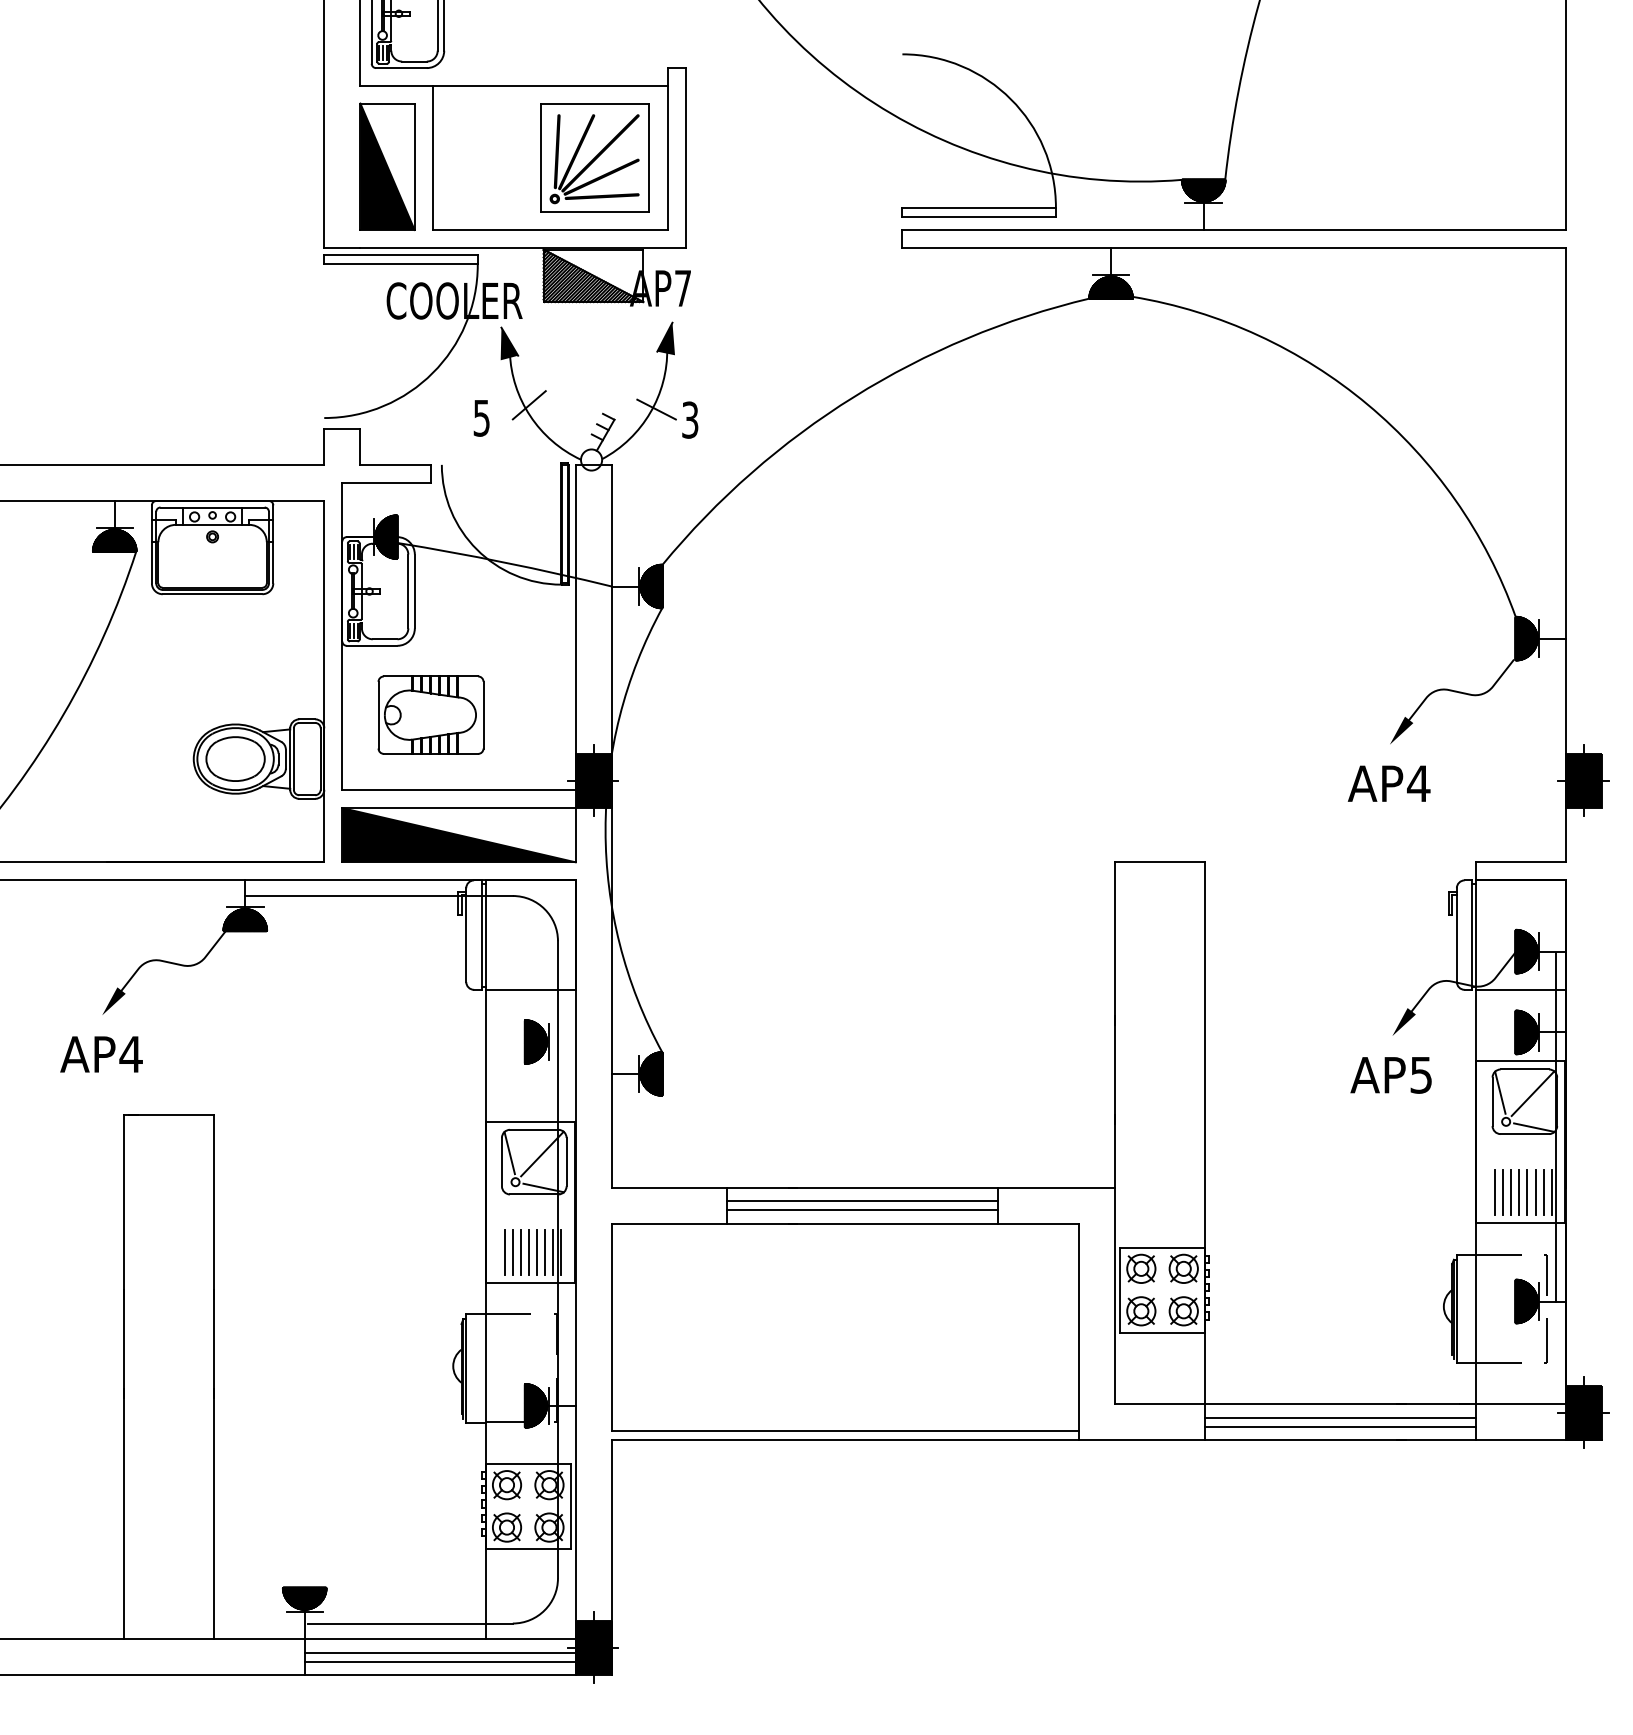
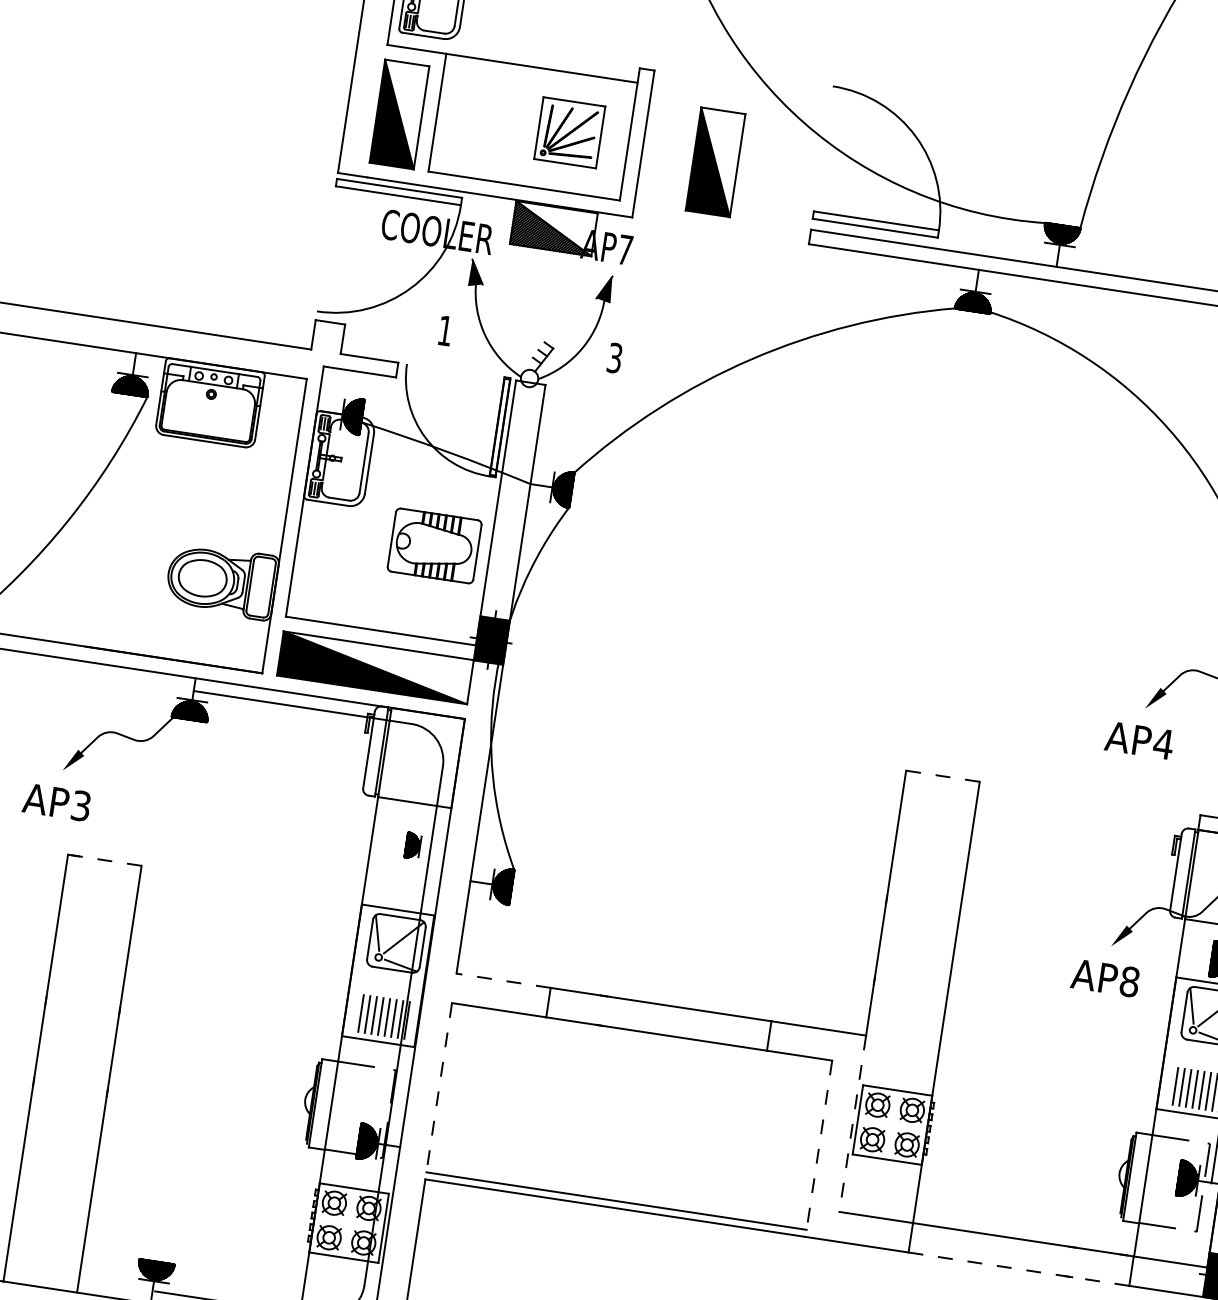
part: (594, 157) -> (569, 132), size x0.7
part: (775, 166) -> (715, 162), added
line: (528, 405) -> (484, 326), removed
line: (656, 409) -> (588, 345), removed
text: (481, 418) -> (445, 331), 5 -> 1
part: (430, 714) -> (434, 545), moved
line: (1159, 862) -> (942, 776), solid -> dashed
part: (536, 1041) -> (413, 845), size x0.7
text: (130, 1054) -> (80, 806), AP4 -> AP3
text: (1421, 1074) -> (1129, 981), AP5 -> AP8
line: (168, 1115) -> (104, 860), solid -> dashed
line: (669, 1187) -> (503, 980), solid -> dashed
line: (862, 1201) -> (658, 1015), removed
line: (862, 1210) -> (657, 1023), removed
line: (1114, 1296) -> (852, 1124), solid -> dashed
line: (611, 1327) -> (438, 1087), solid -> dashed
line: (1078, 1332) -> (818, 1149), solid -> dashed
line: (1340, 1417) -> (1021, 1250), removed
line: (1340, 1426) -> (1020, 1258), removed
line: (1339, 1440) -> (1018, 1269), solid -> dashed

